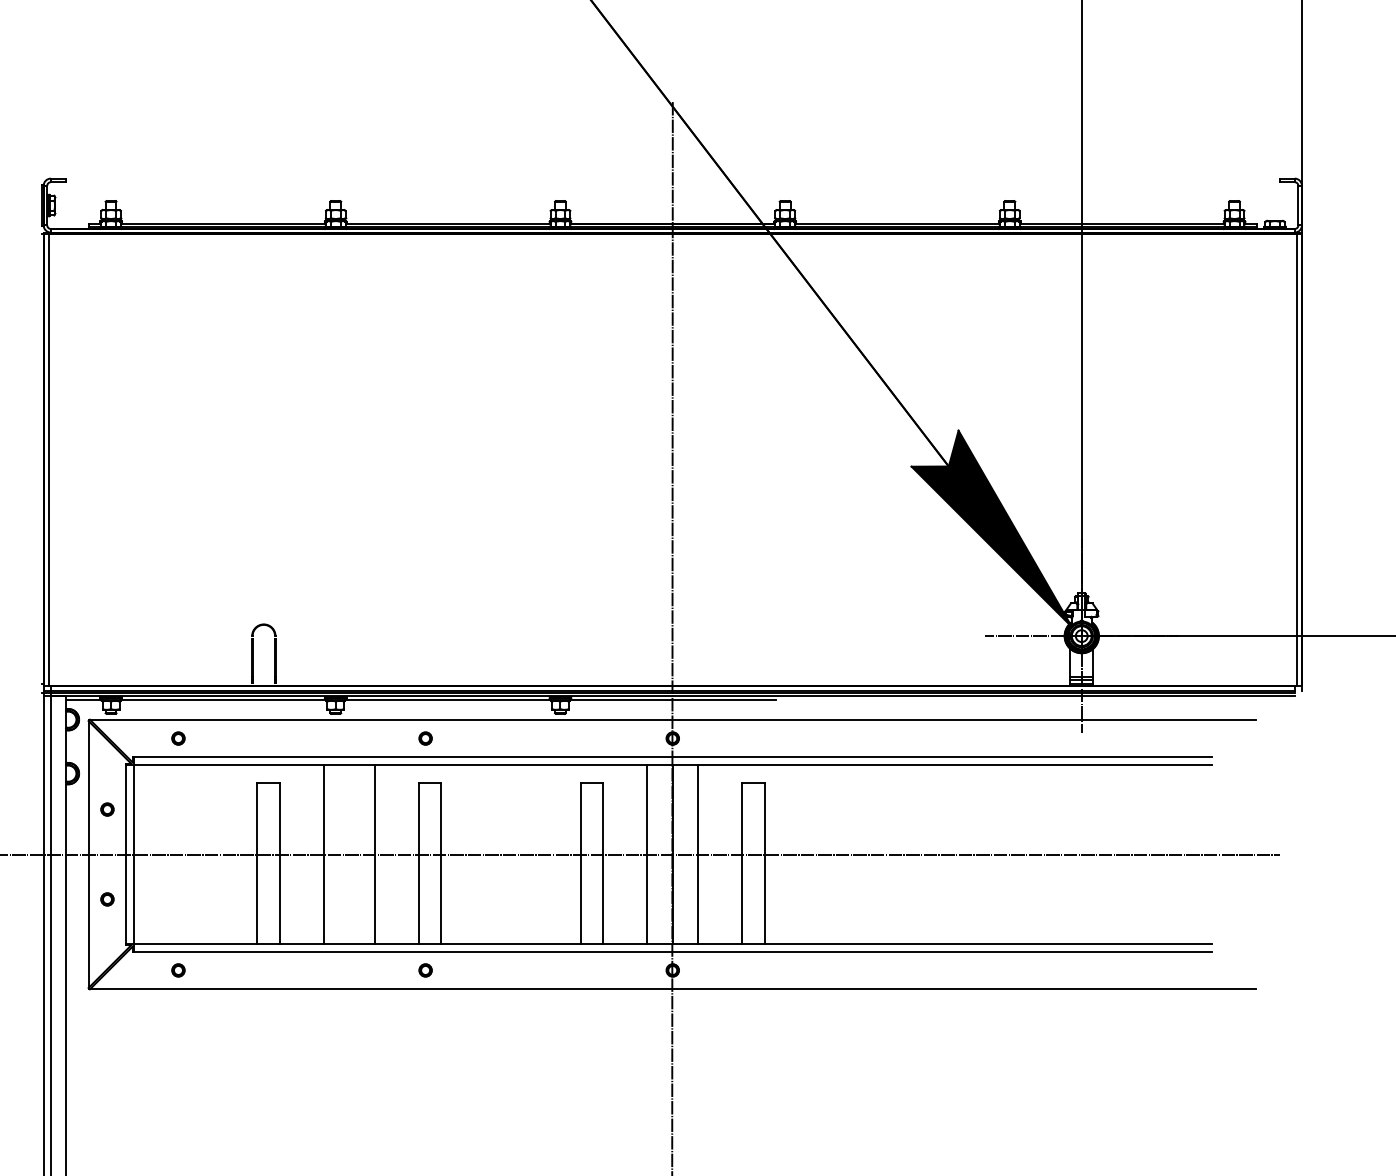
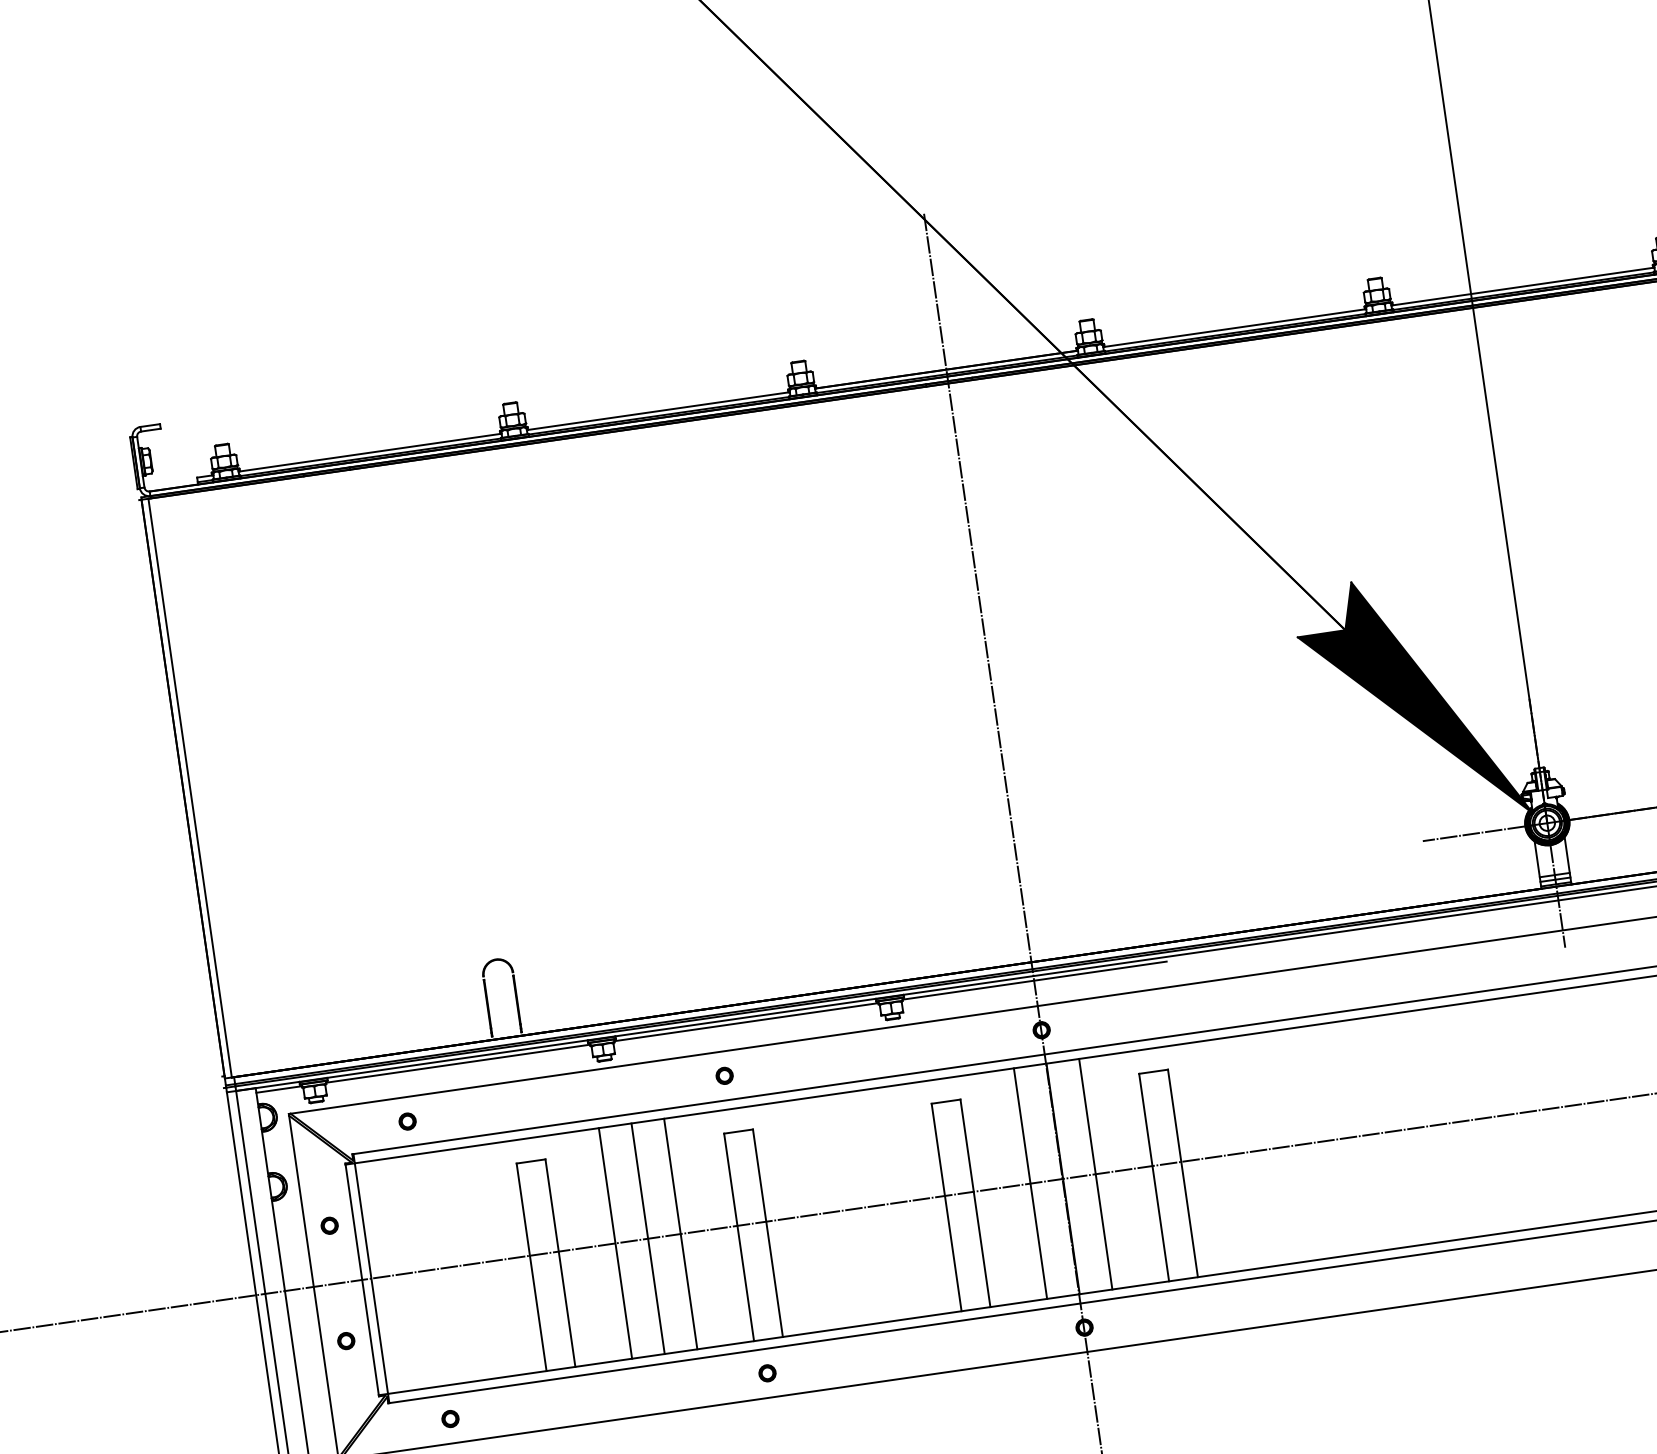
line: (349, 854) -> (648, 1238), added

